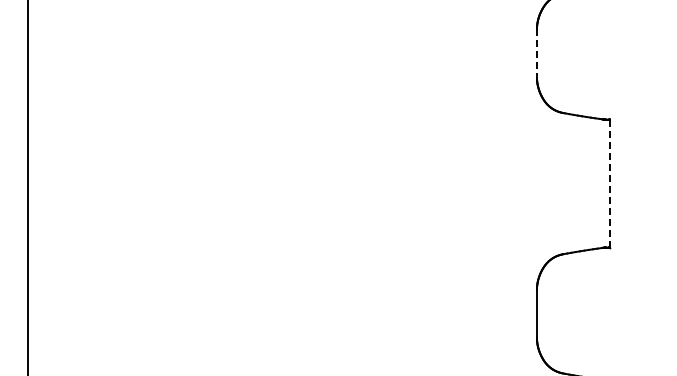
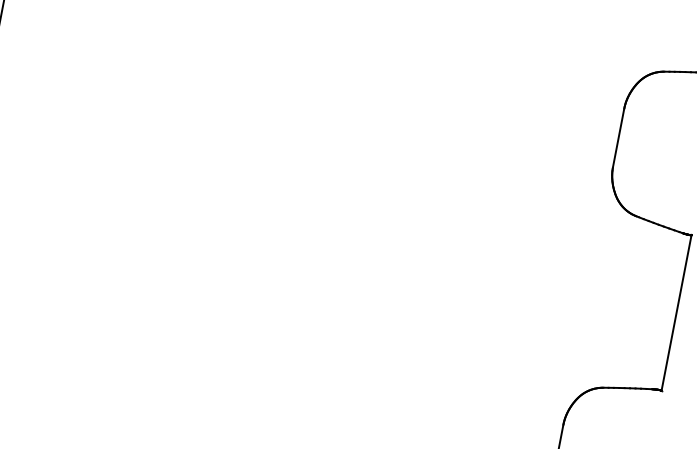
line: (536, 54) -> (617, 139), dashed -> solid
line: (609, 183) -> (676, 312), dashed -> solid

